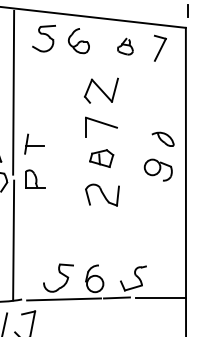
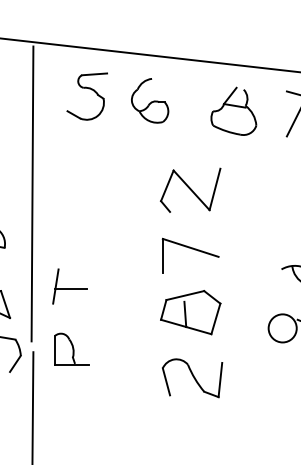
part: (125, 46) -> (233, 110), size x1.67
part: (101, 158) -> (190, 312), size x1.43

